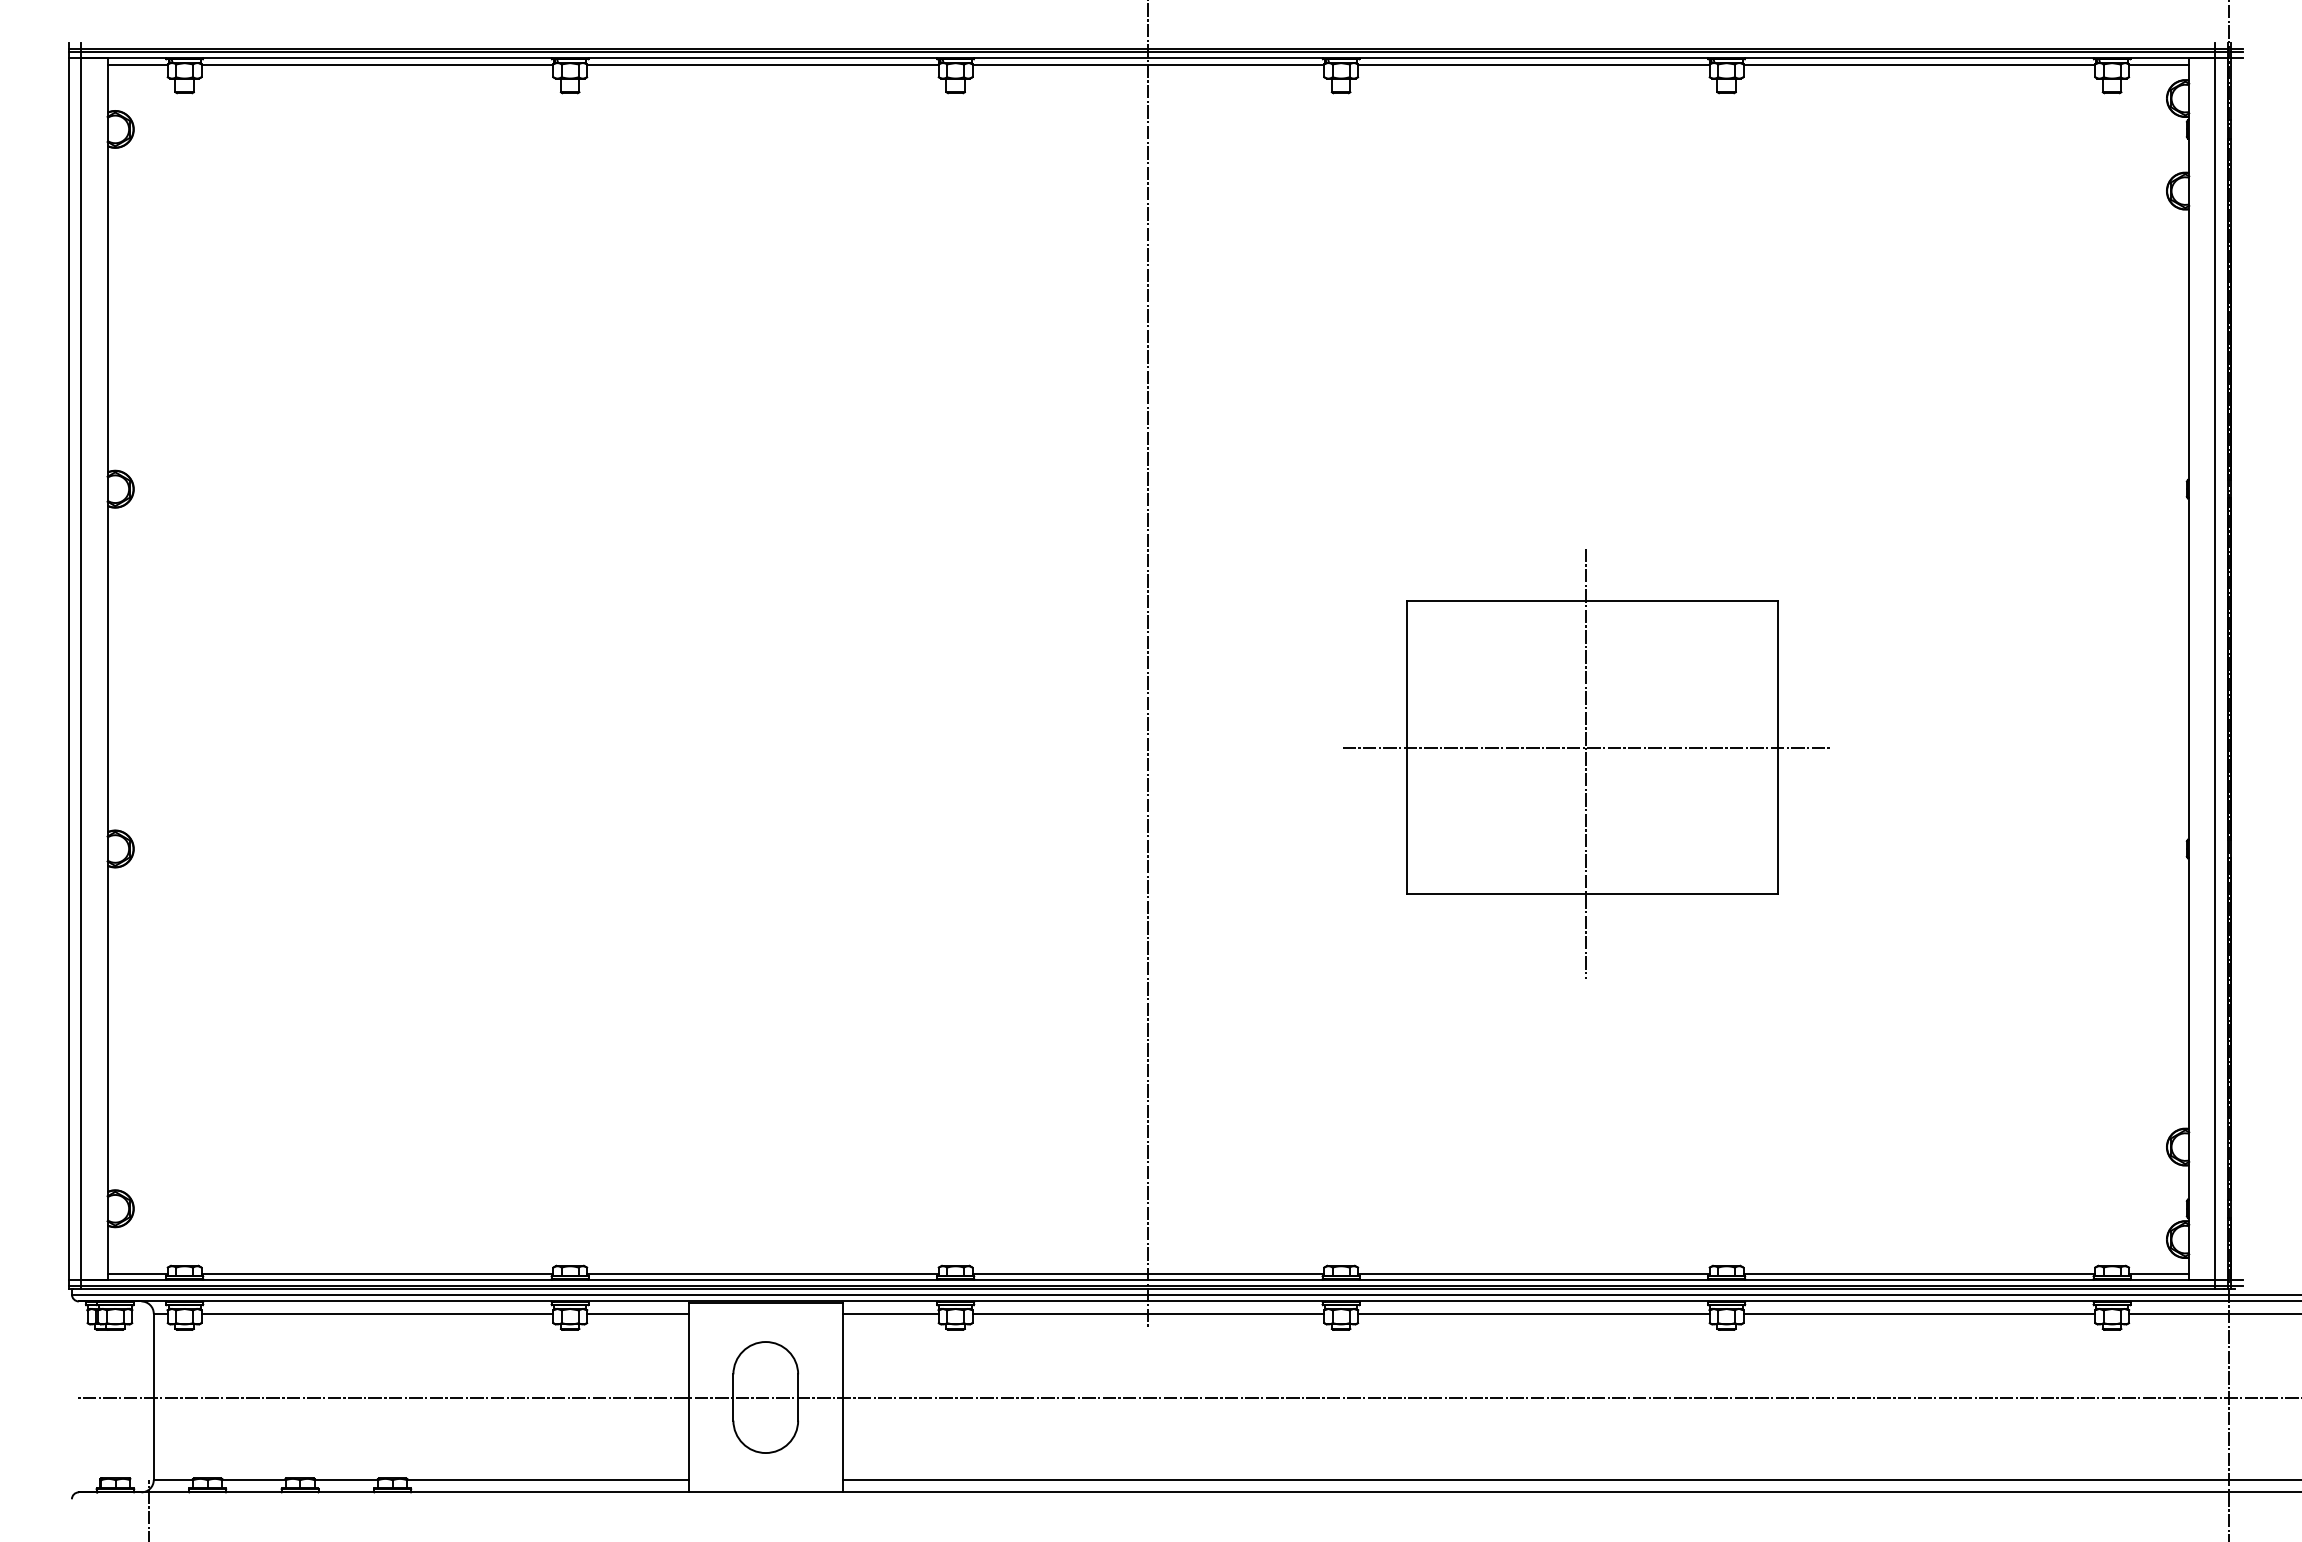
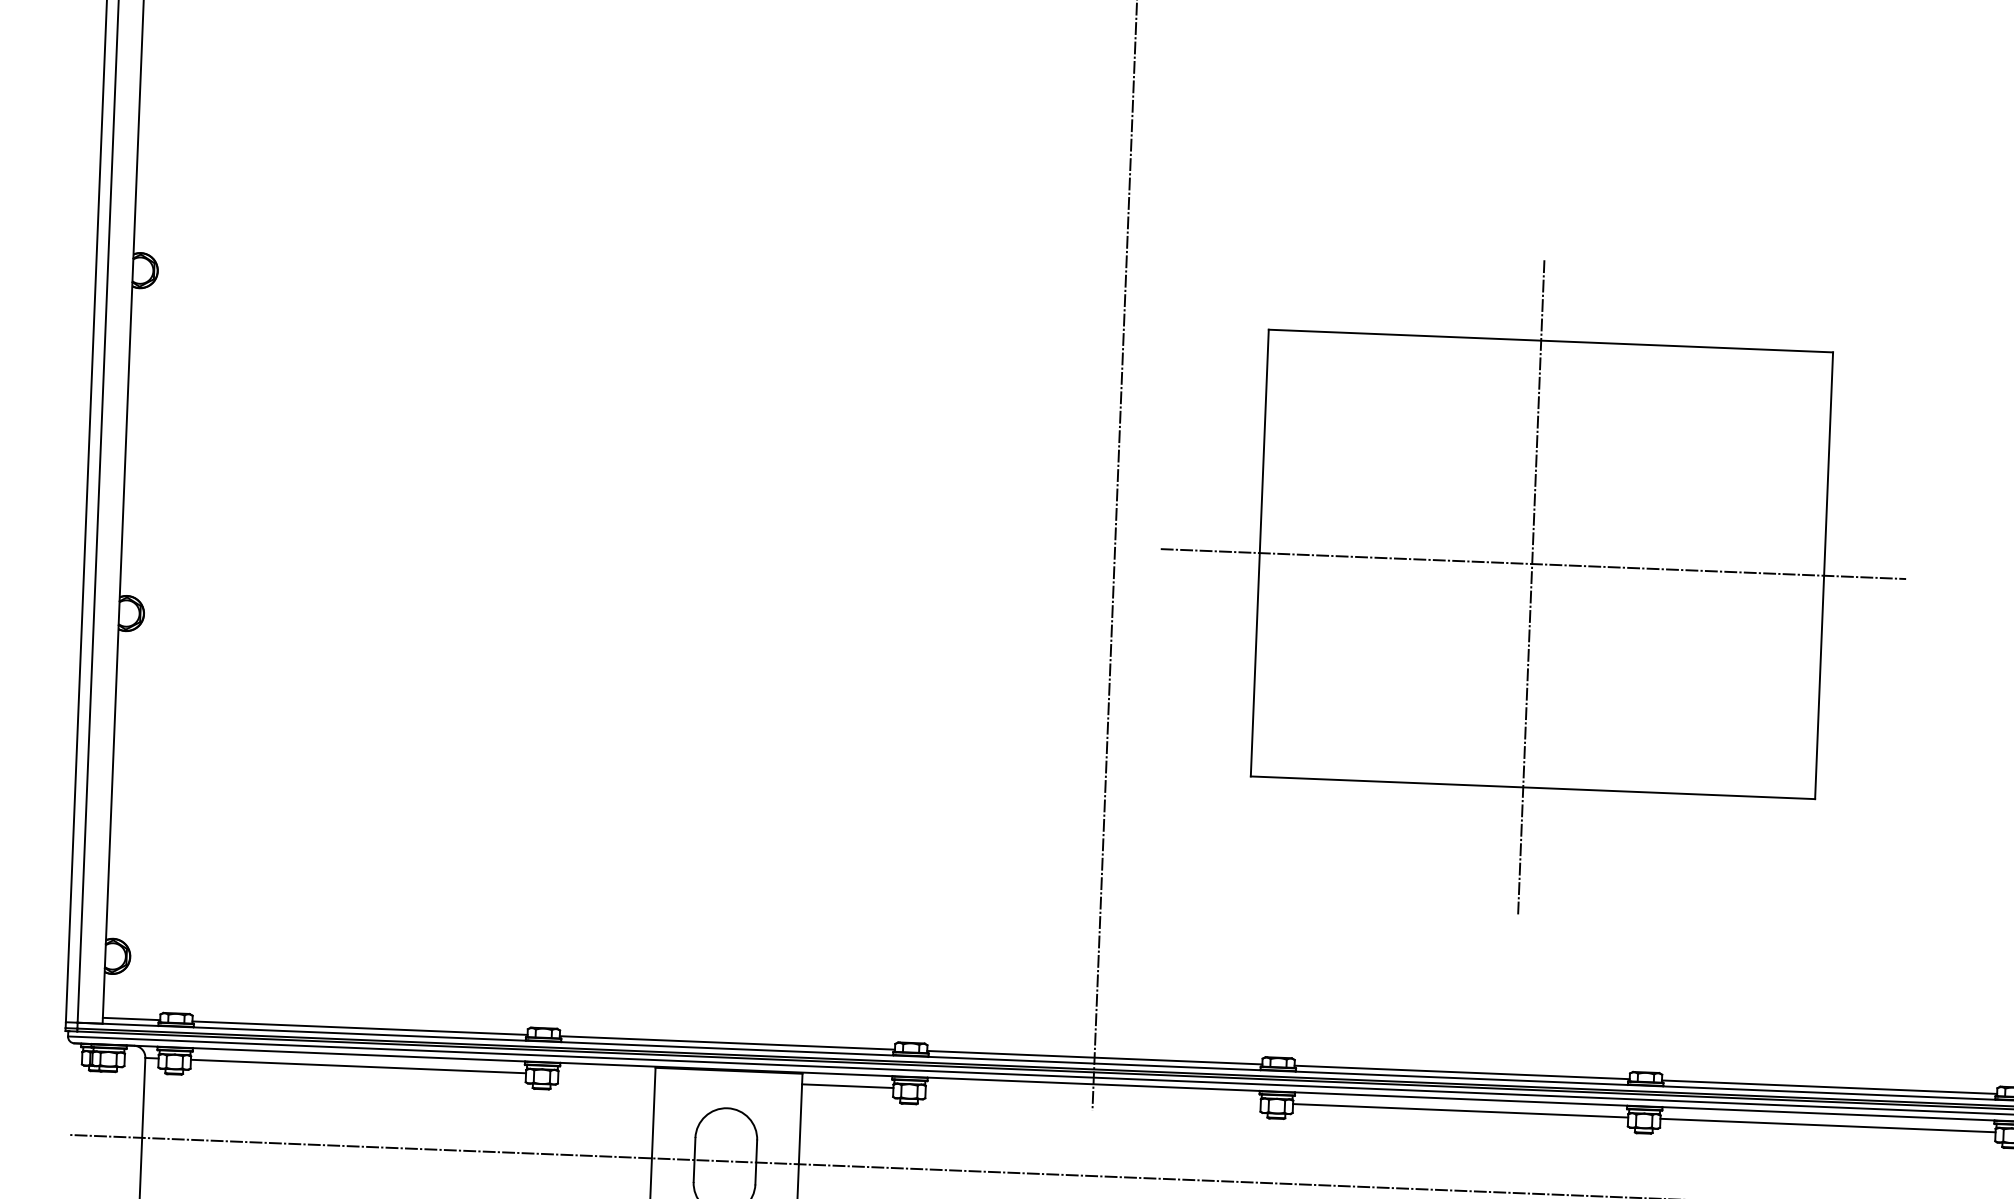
part: (1586, 763) -> (1531, 588), size x1.6
line: (637, 1313) -> (606, 1076), removed
line: (1148, 1313) -> (1093, 1095), removed

